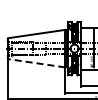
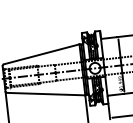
line: (36, 63) -> (45, 94), dashed -> solid

